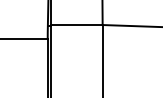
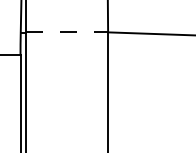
line: (76, 25) -> (66, 33), solid -> dashed

